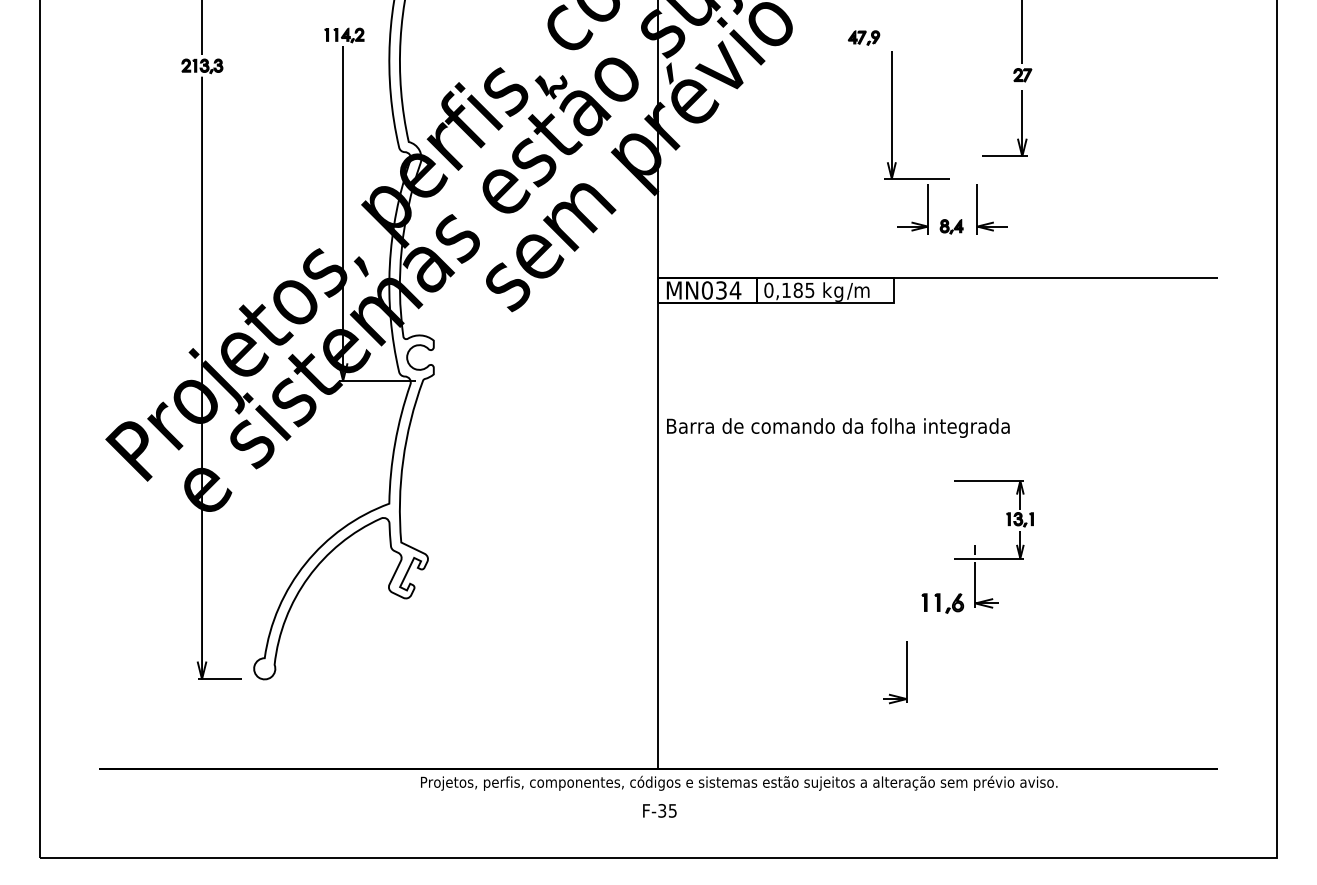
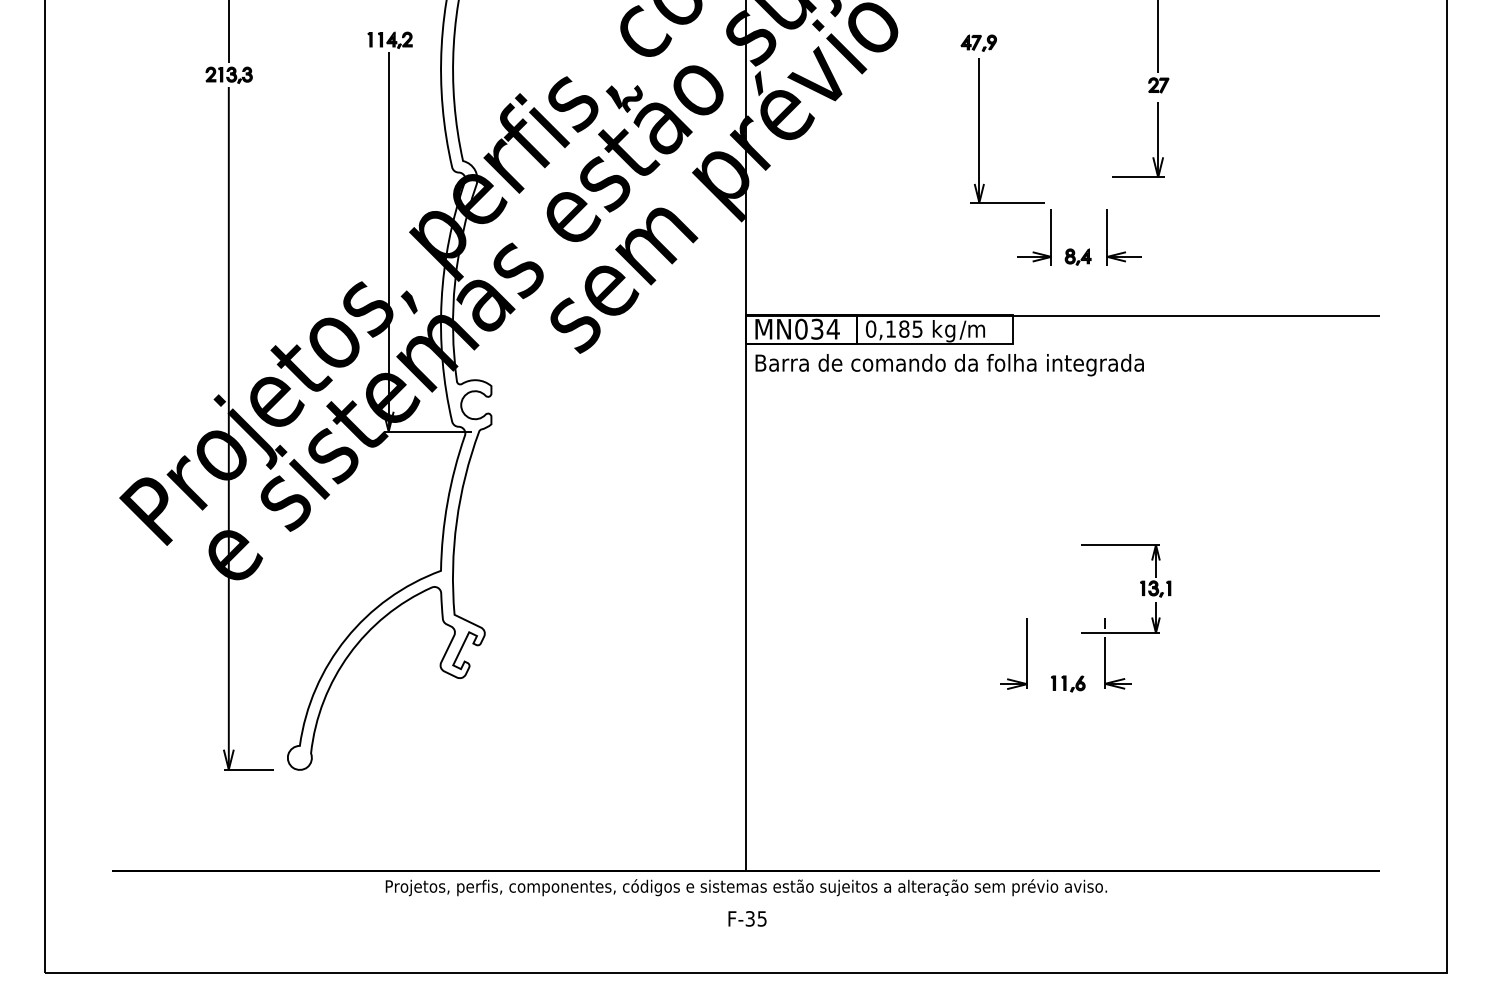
part: (891, 115) -> (979, 130), moved
text: (838, 428) -> (949, 365), moved
part: (943, 603) -> (1068, 683), size x0.71
part: (906, 671) -> (1026, 653), moved
text: (738, 783) -> (745, 887), moved

